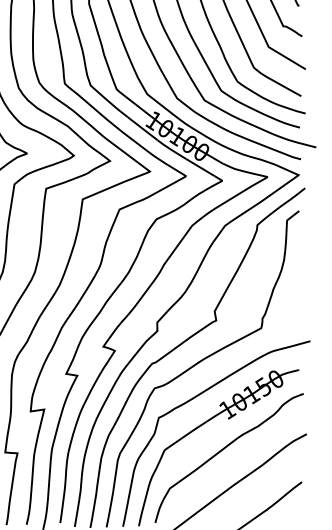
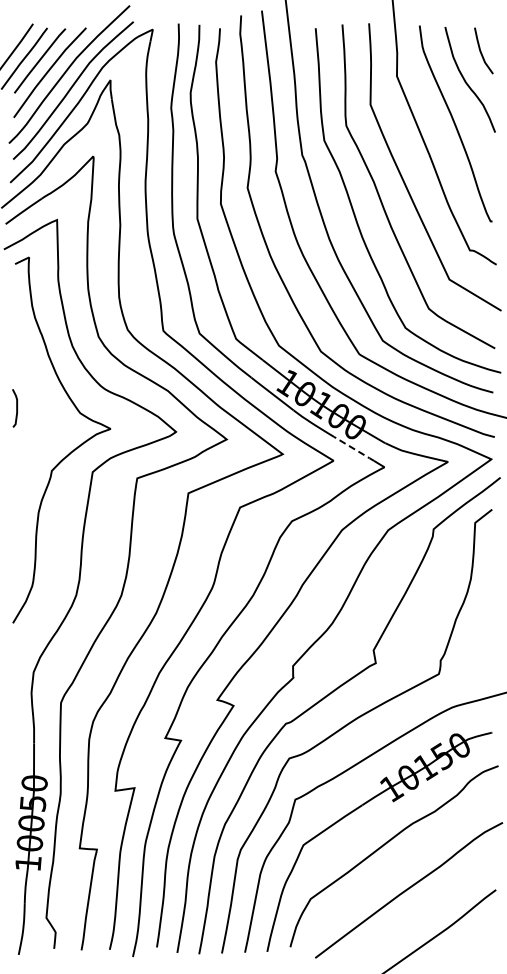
line: (201, 168) -> (354, 449), solid -> dashed

